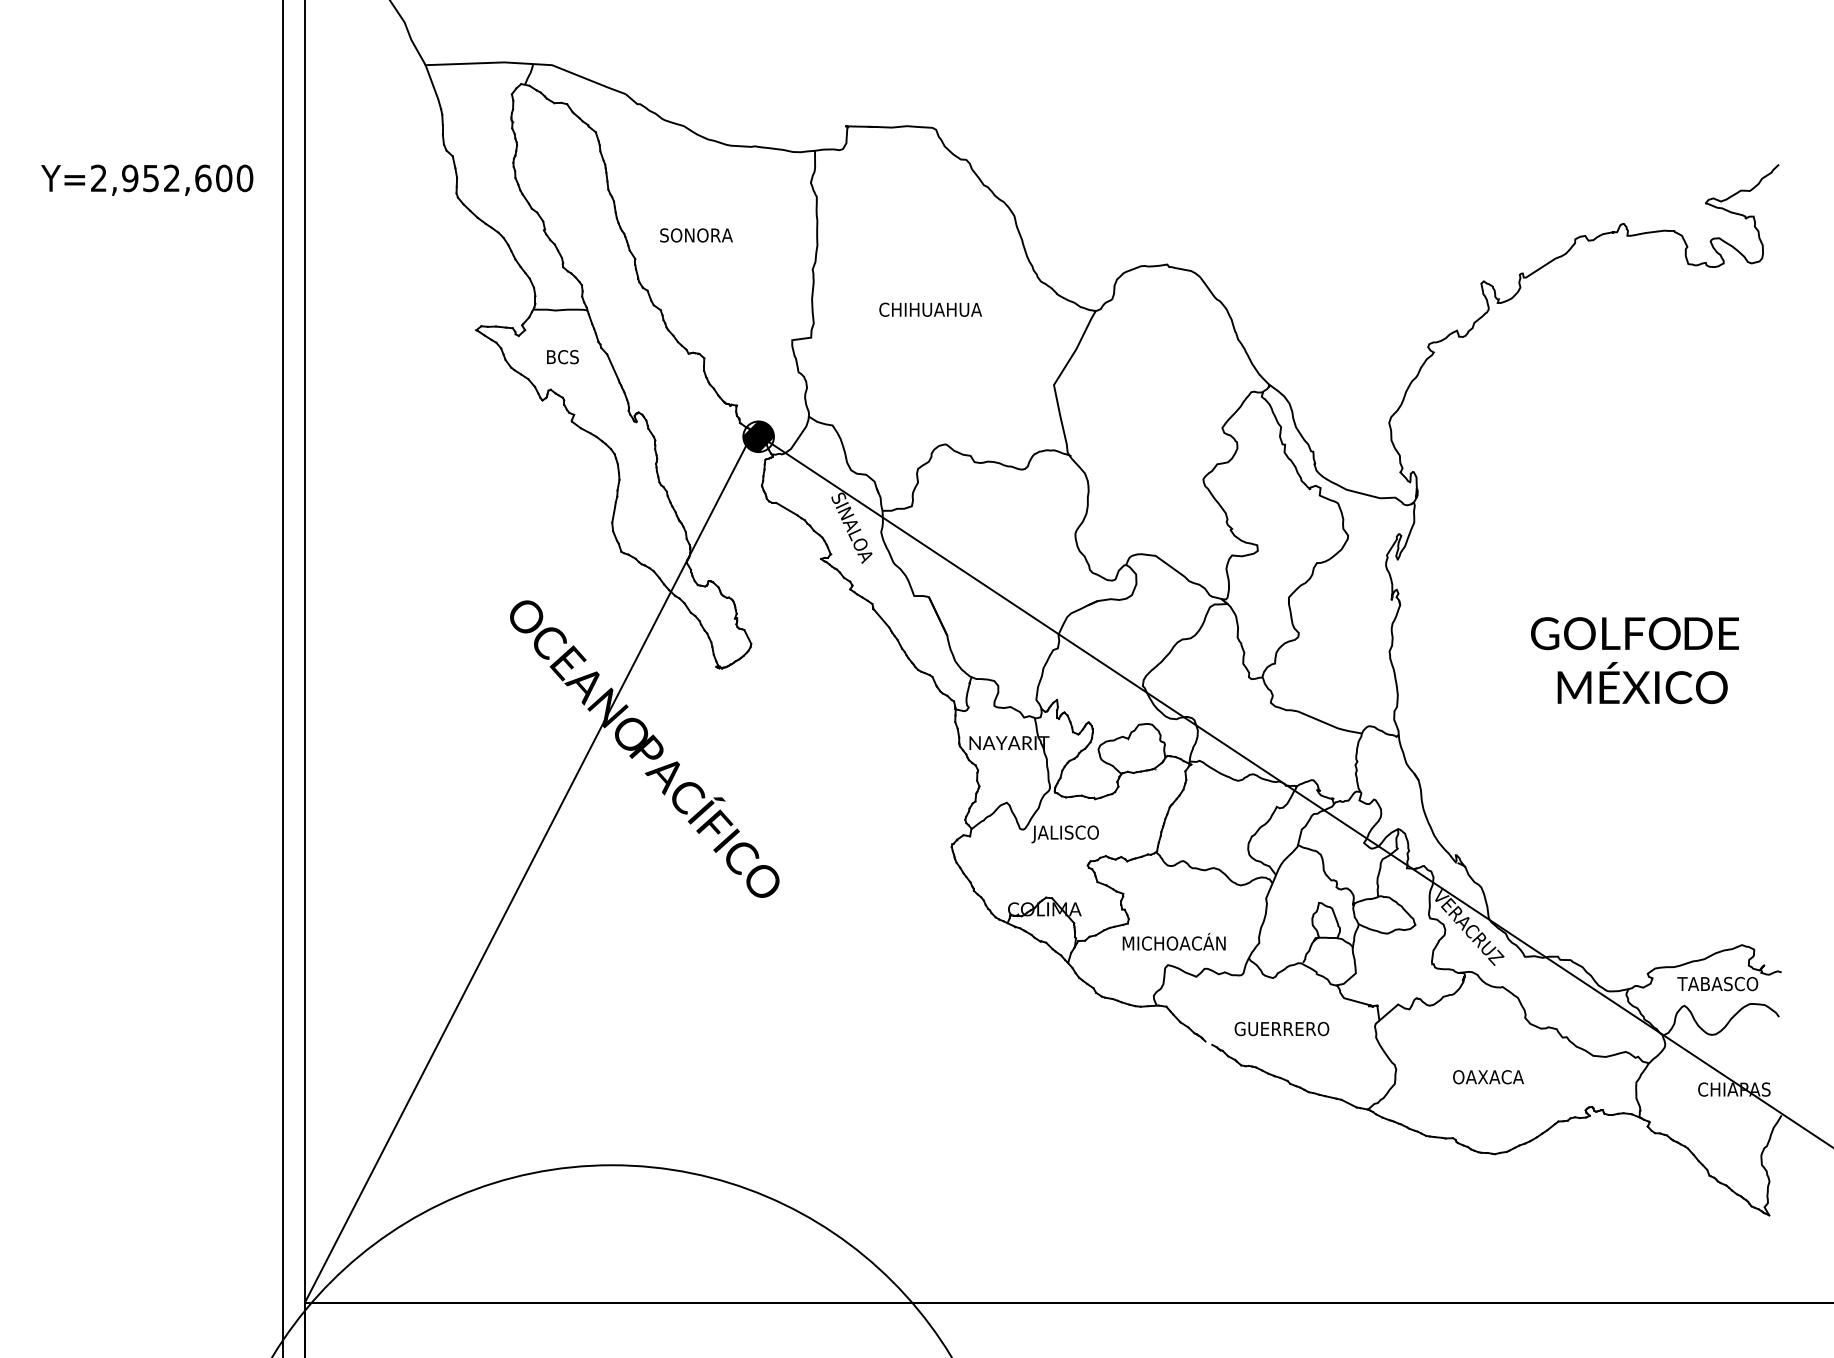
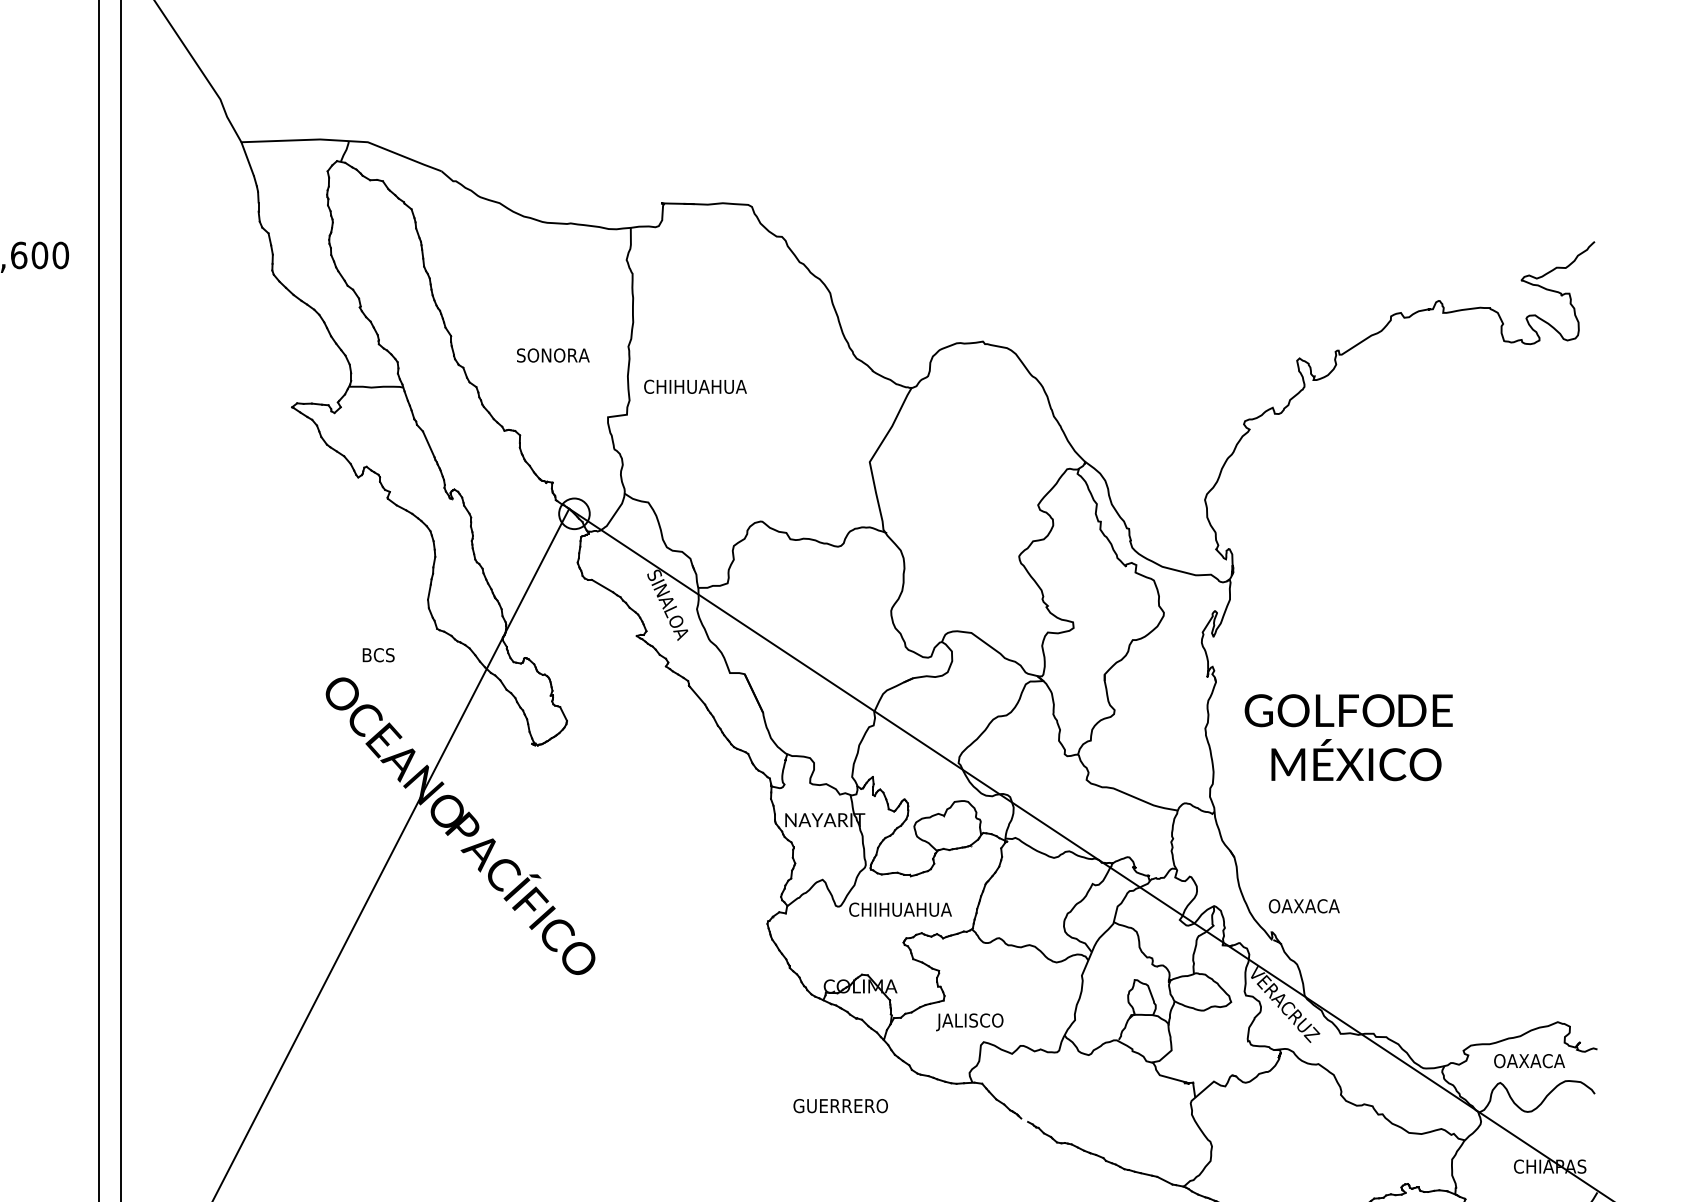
text: (696, 235) -> (553, 355), moved
text: (930, 309) -> (695, 386), moved
text: (562, 357) -> (378, 655), moved
hatch: (758, 436) -> (574, 513), removed
text: (1634, 660) -> (1348, 737), moved
text: (1083, 834) -> (899, 911), JALISCO -> CHIHUAHUA
text: (1172, 943) -> (988, 1020), MICHOACÁN -> JALISCO
text: (1717, 983) -> (1533, 1060), TABASCO -> OAXACA
text: (1281, 1028) -> (840, 1105), moved
text: (1488, 1077) -> (1304, 906), moved

